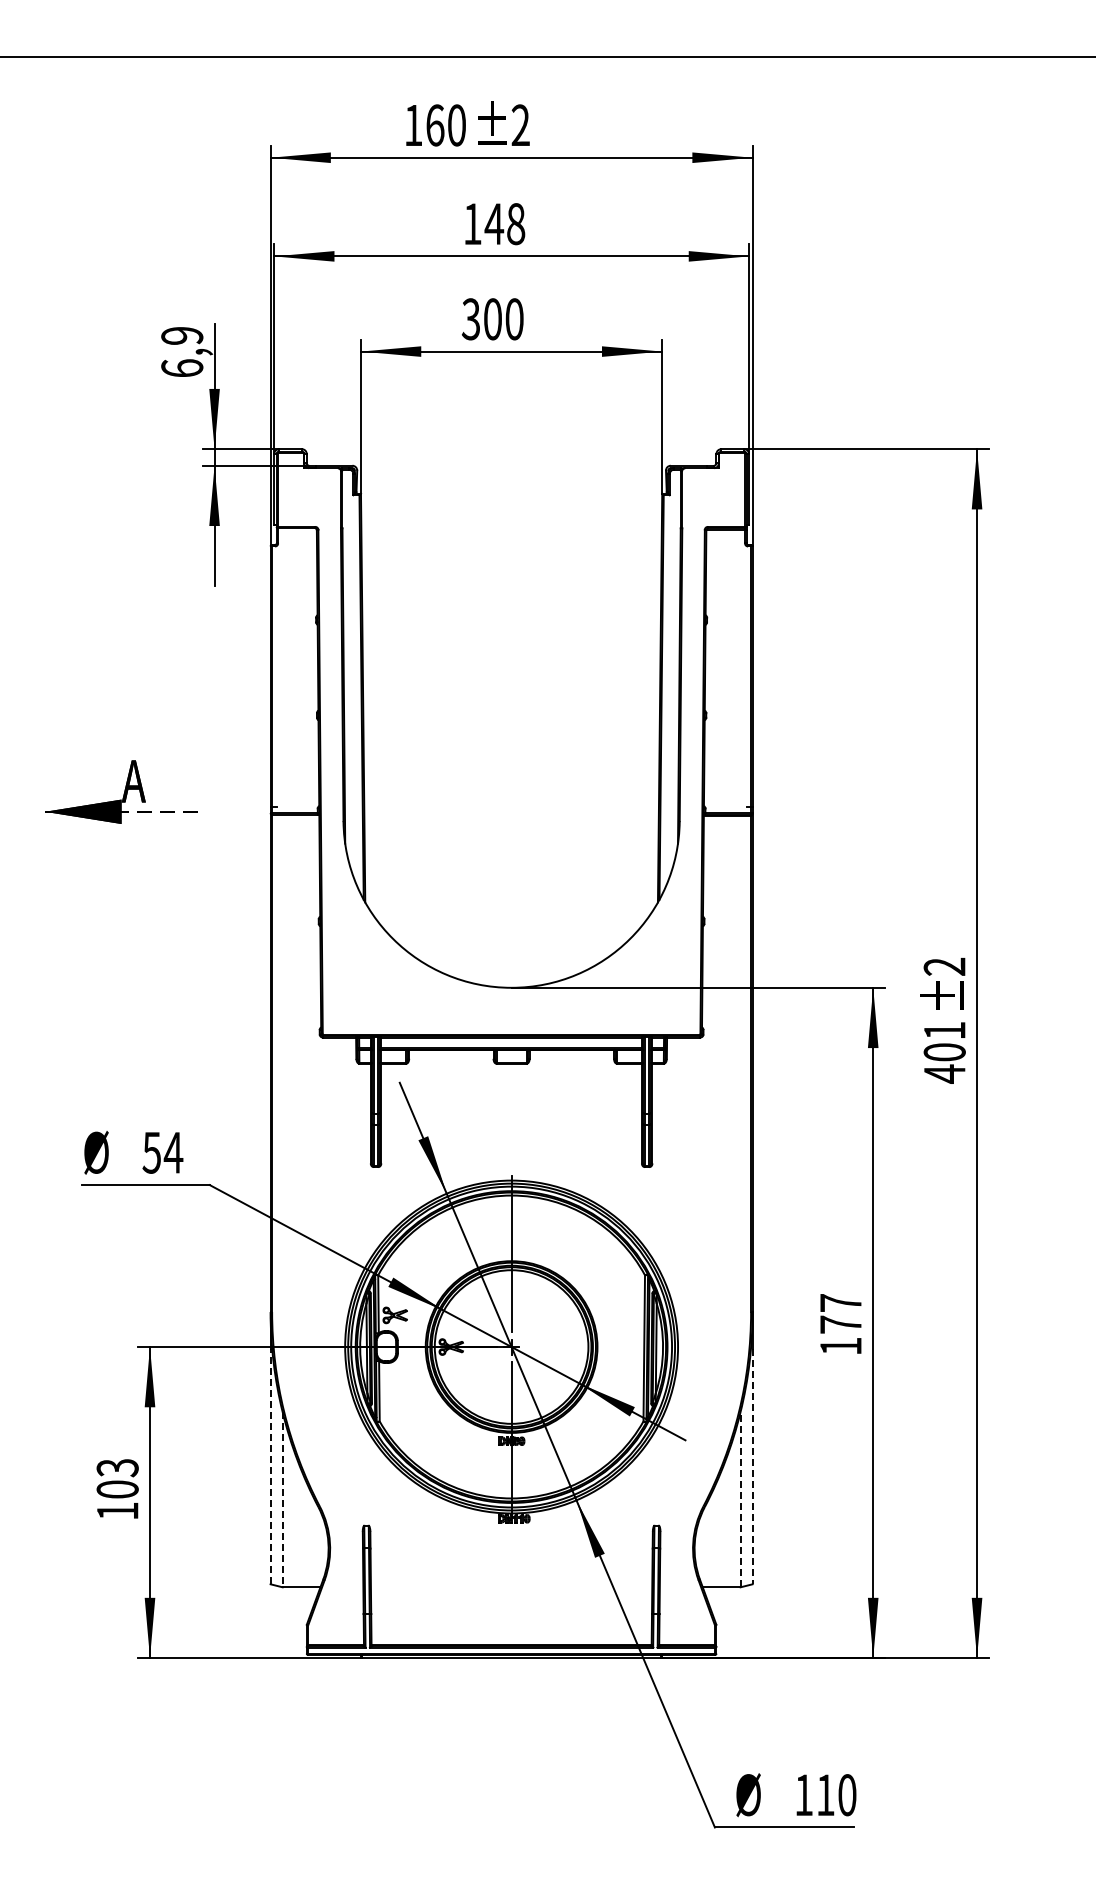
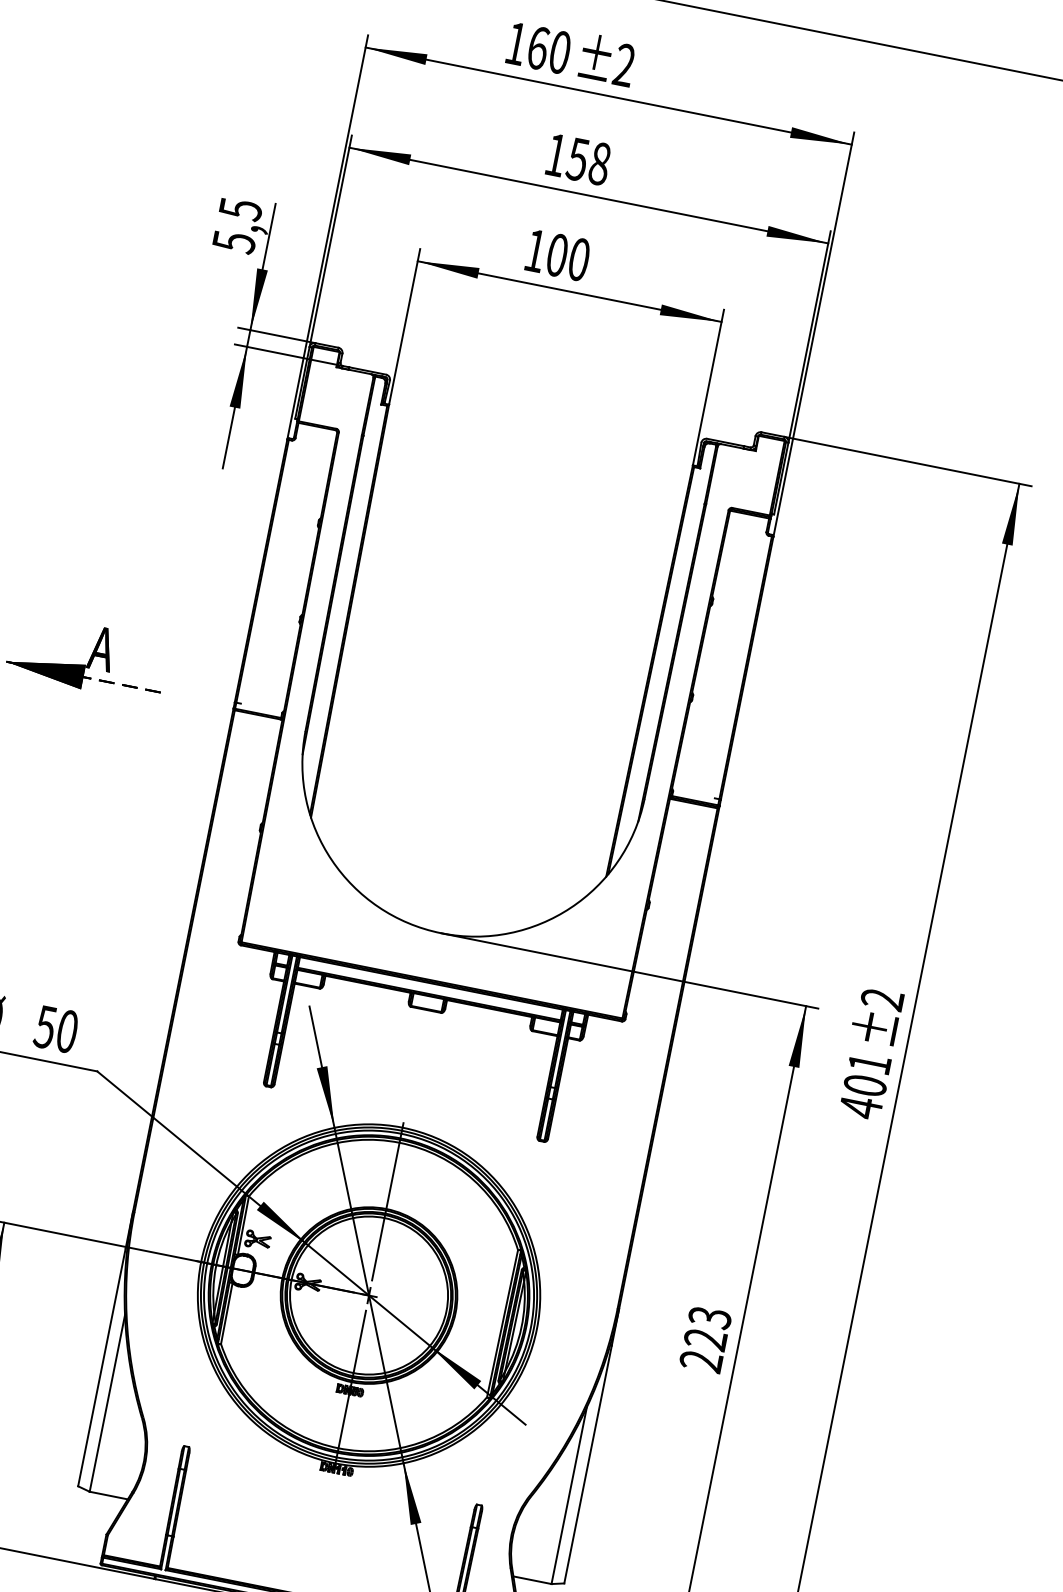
text: (494, 224) -> (578, 159), 148 -> 158
text: (470, 319) -> (534, 250), 300 -> 100
text: (182, 352) -> (237, 226), 6,9 -> 5,5
text: (173, 1152) -> (67, 1031), 54 -> 50
text: (840, 1324) -> (705, 1339), 177 -> 223
line: (270, 1466) -> (101, 1367), dashed -> solid
line: (752, 1466) -> (587, 1464), dashed -> solid
line: (282, 1499) -> (107, 1403), dashed -> solid
line: (740, 1499) -> (569, 1495), dashed -> solid

